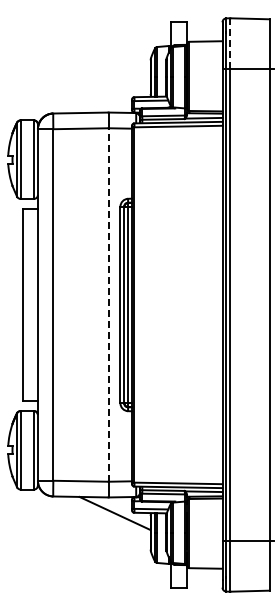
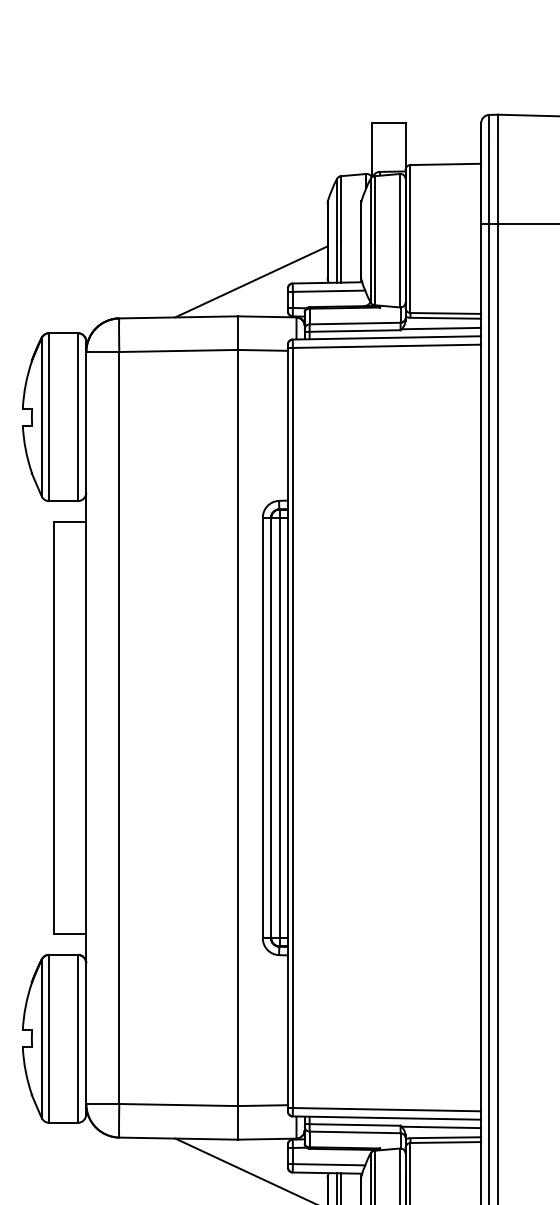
line: (230, 43) -> (498, 168), dashed -> solid
line: (114, 96) -> (250, 281), added
line: (108, 305) -> (237, 729), dashed -> solid

